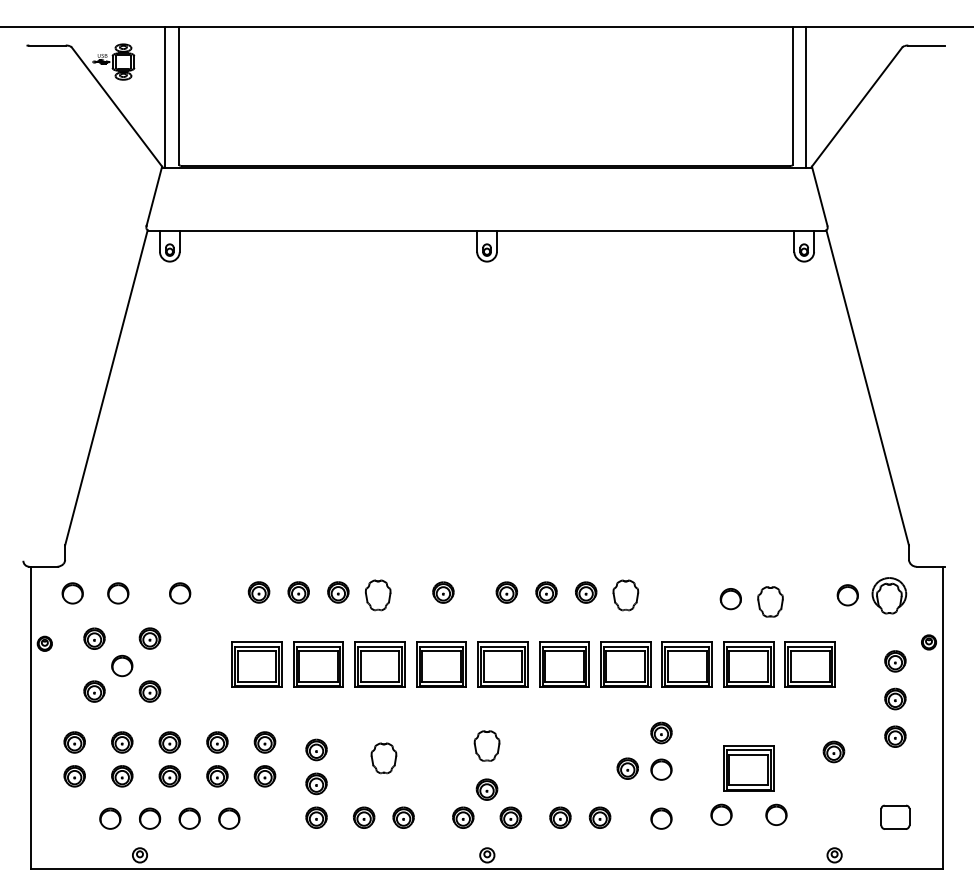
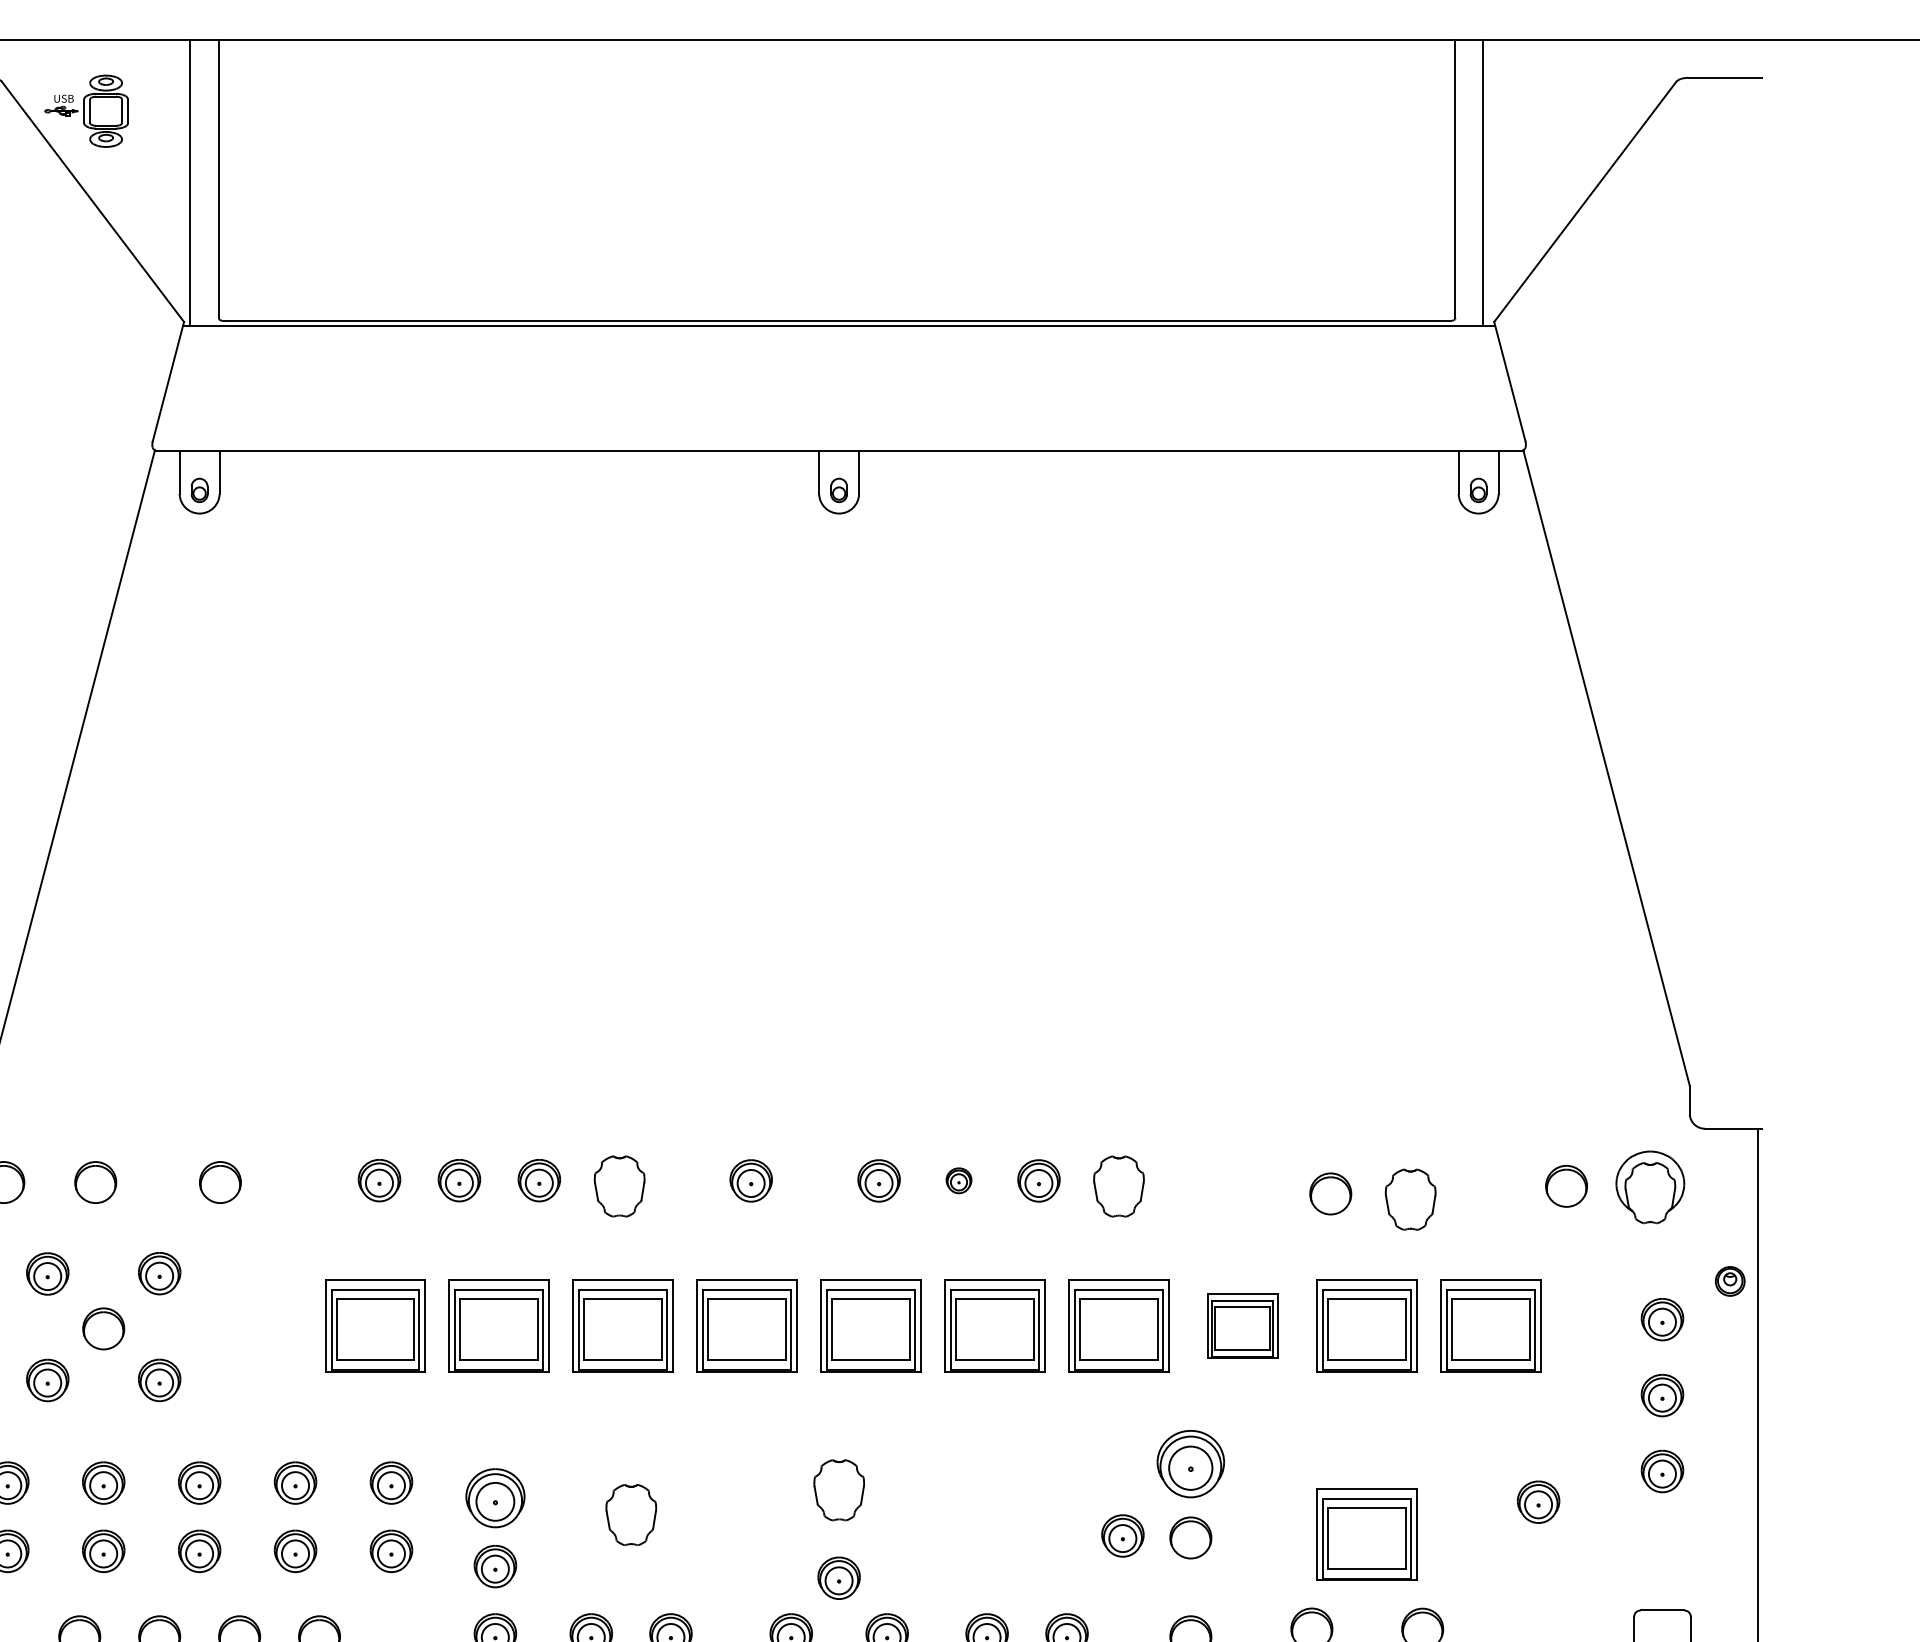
part: (546, 592) -> (959, 1180), size x0.6
part: (686, 664) -> (1241, 1325), size x0.7
part: (661, 732) -> (1190, 1462), size x1.6
part: (316, 749) -> (495, 1497), size x1.4

